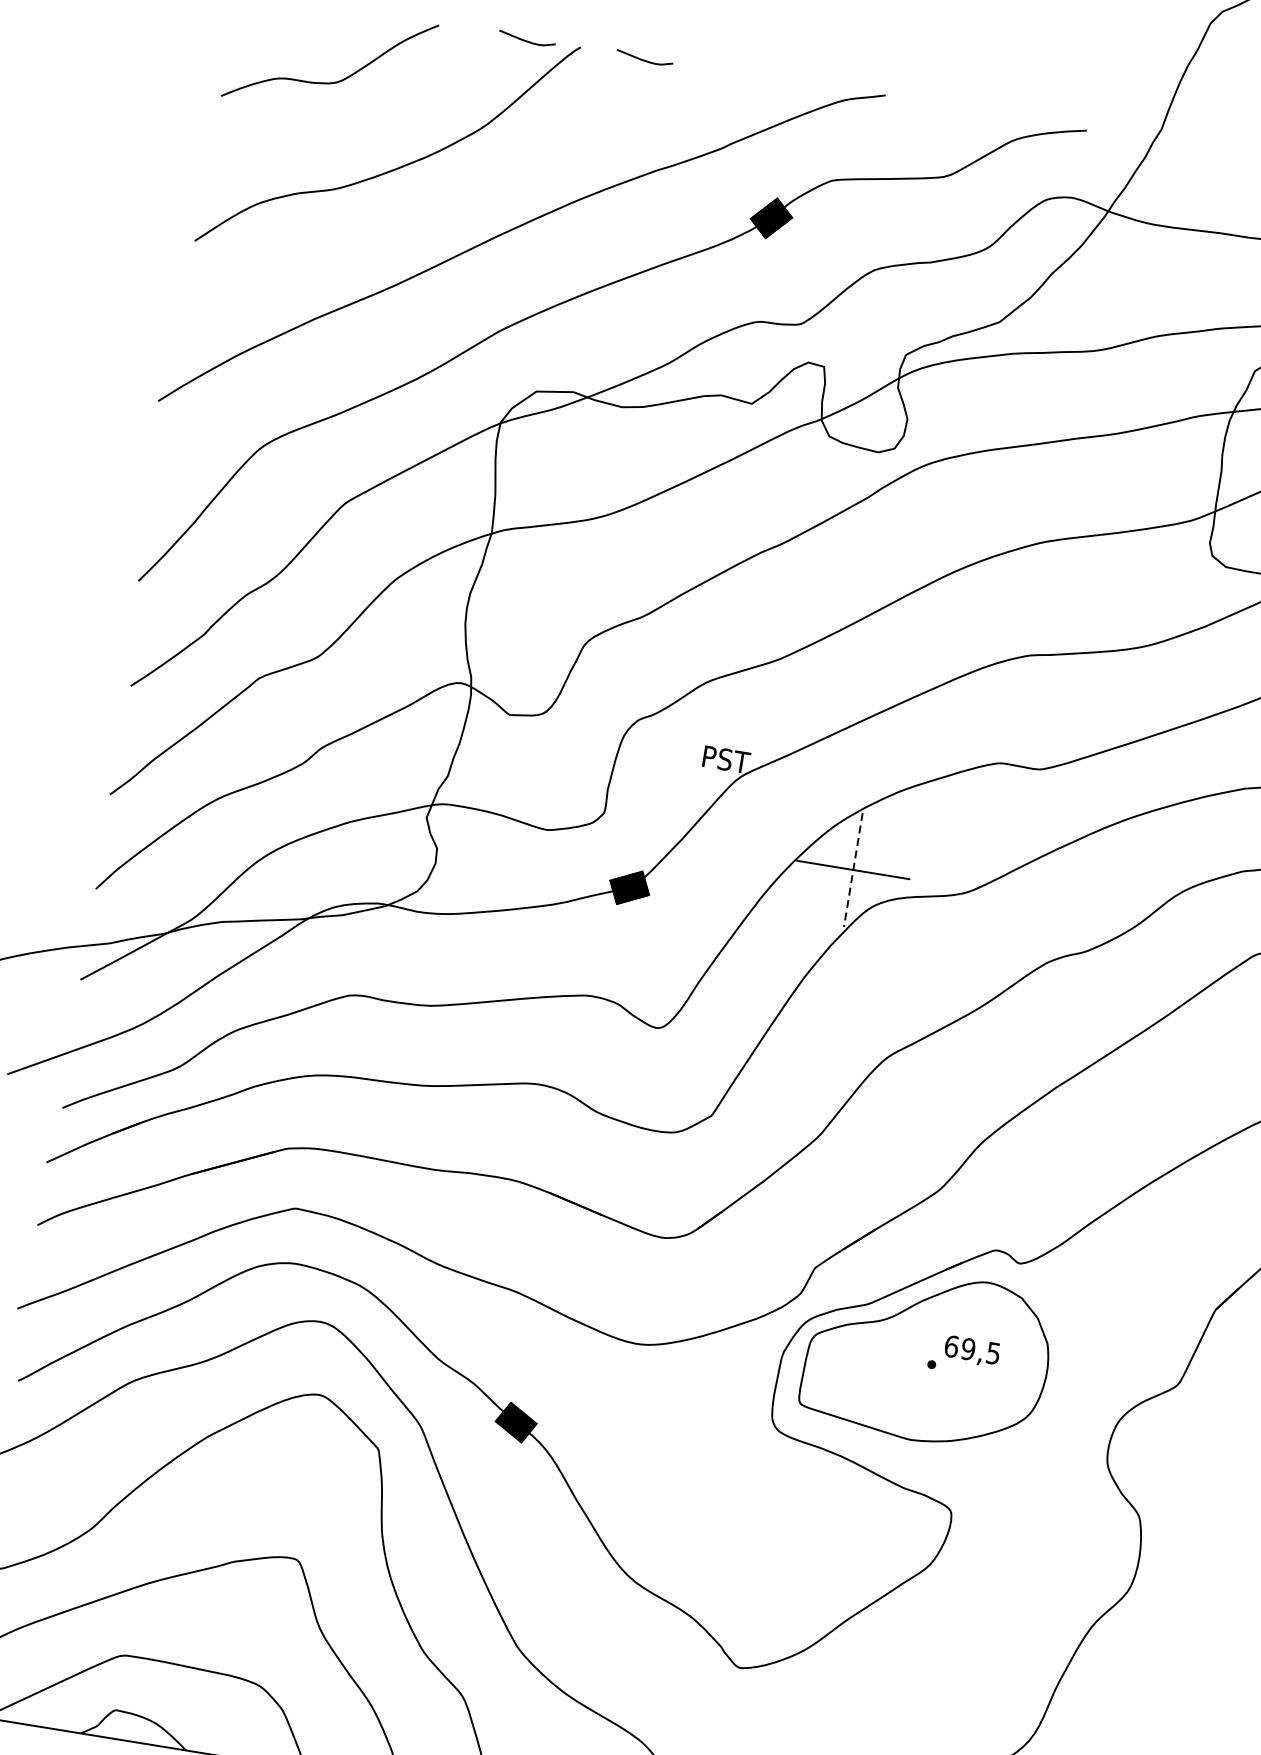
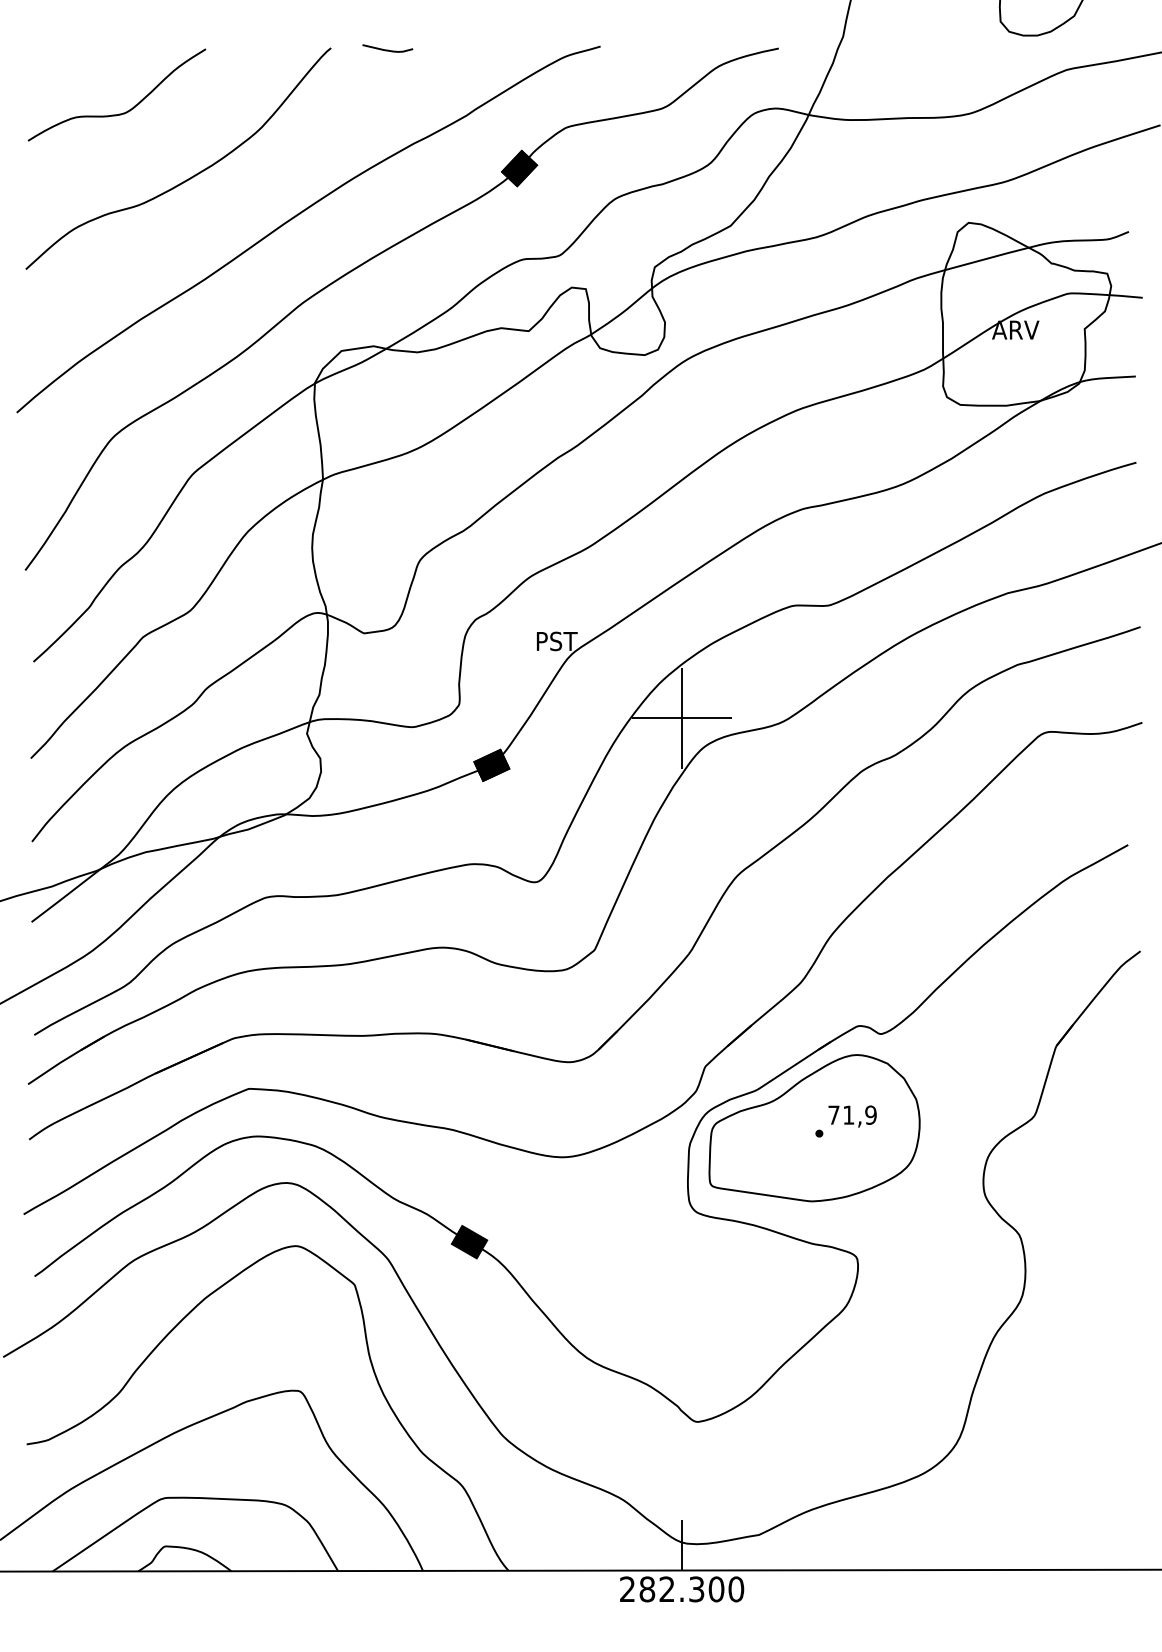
curve: (526, 40) -> (283, 49), removed
line: (853, 870) -> (682, 718), dashed -> solid
text: (972, 1349) -> (852, 1114), 69,5 -> 71,9

